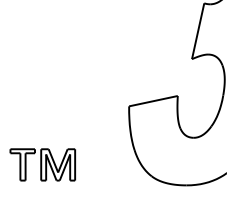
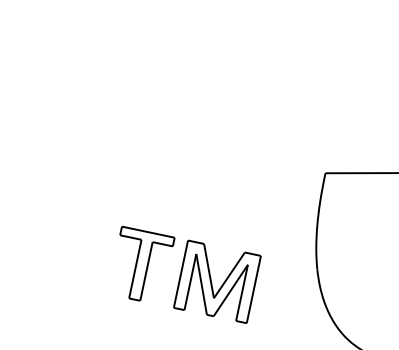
part: (42, 164) -> (183, 273), moved

